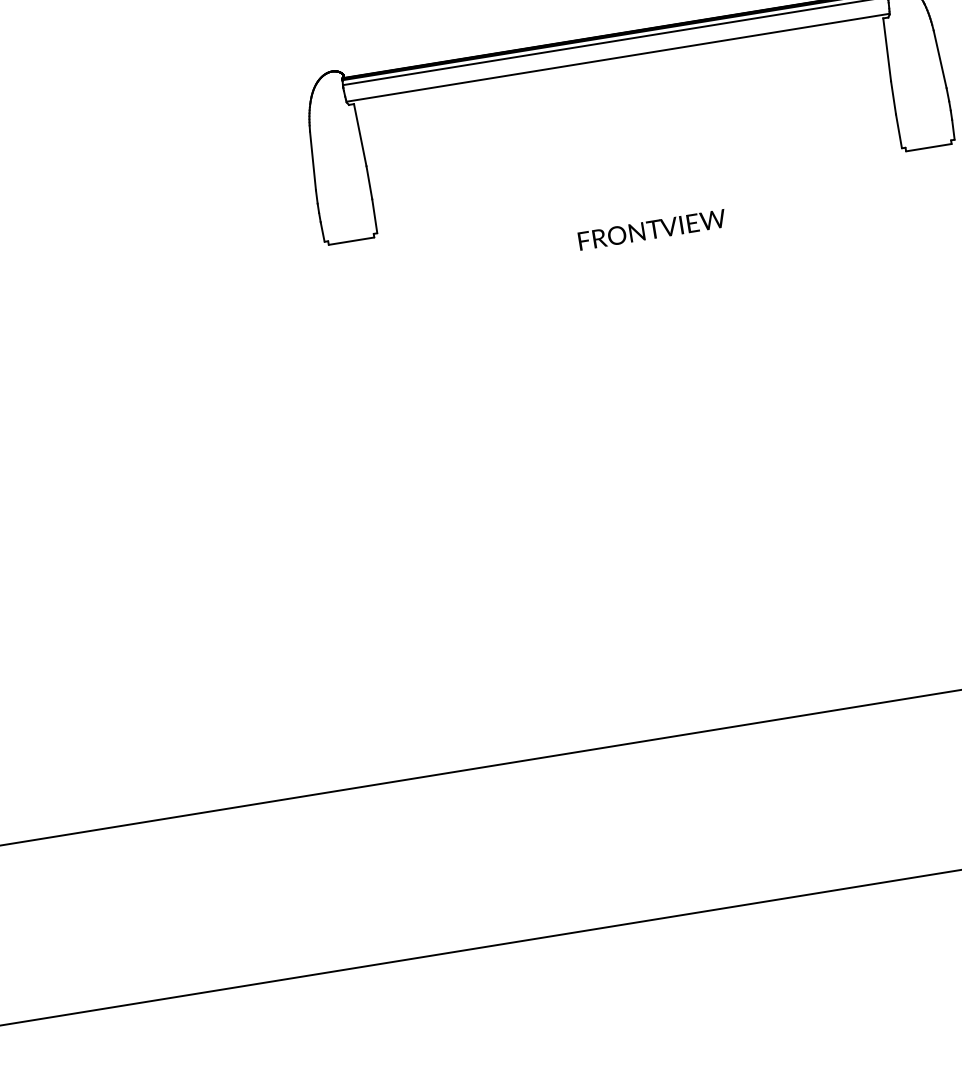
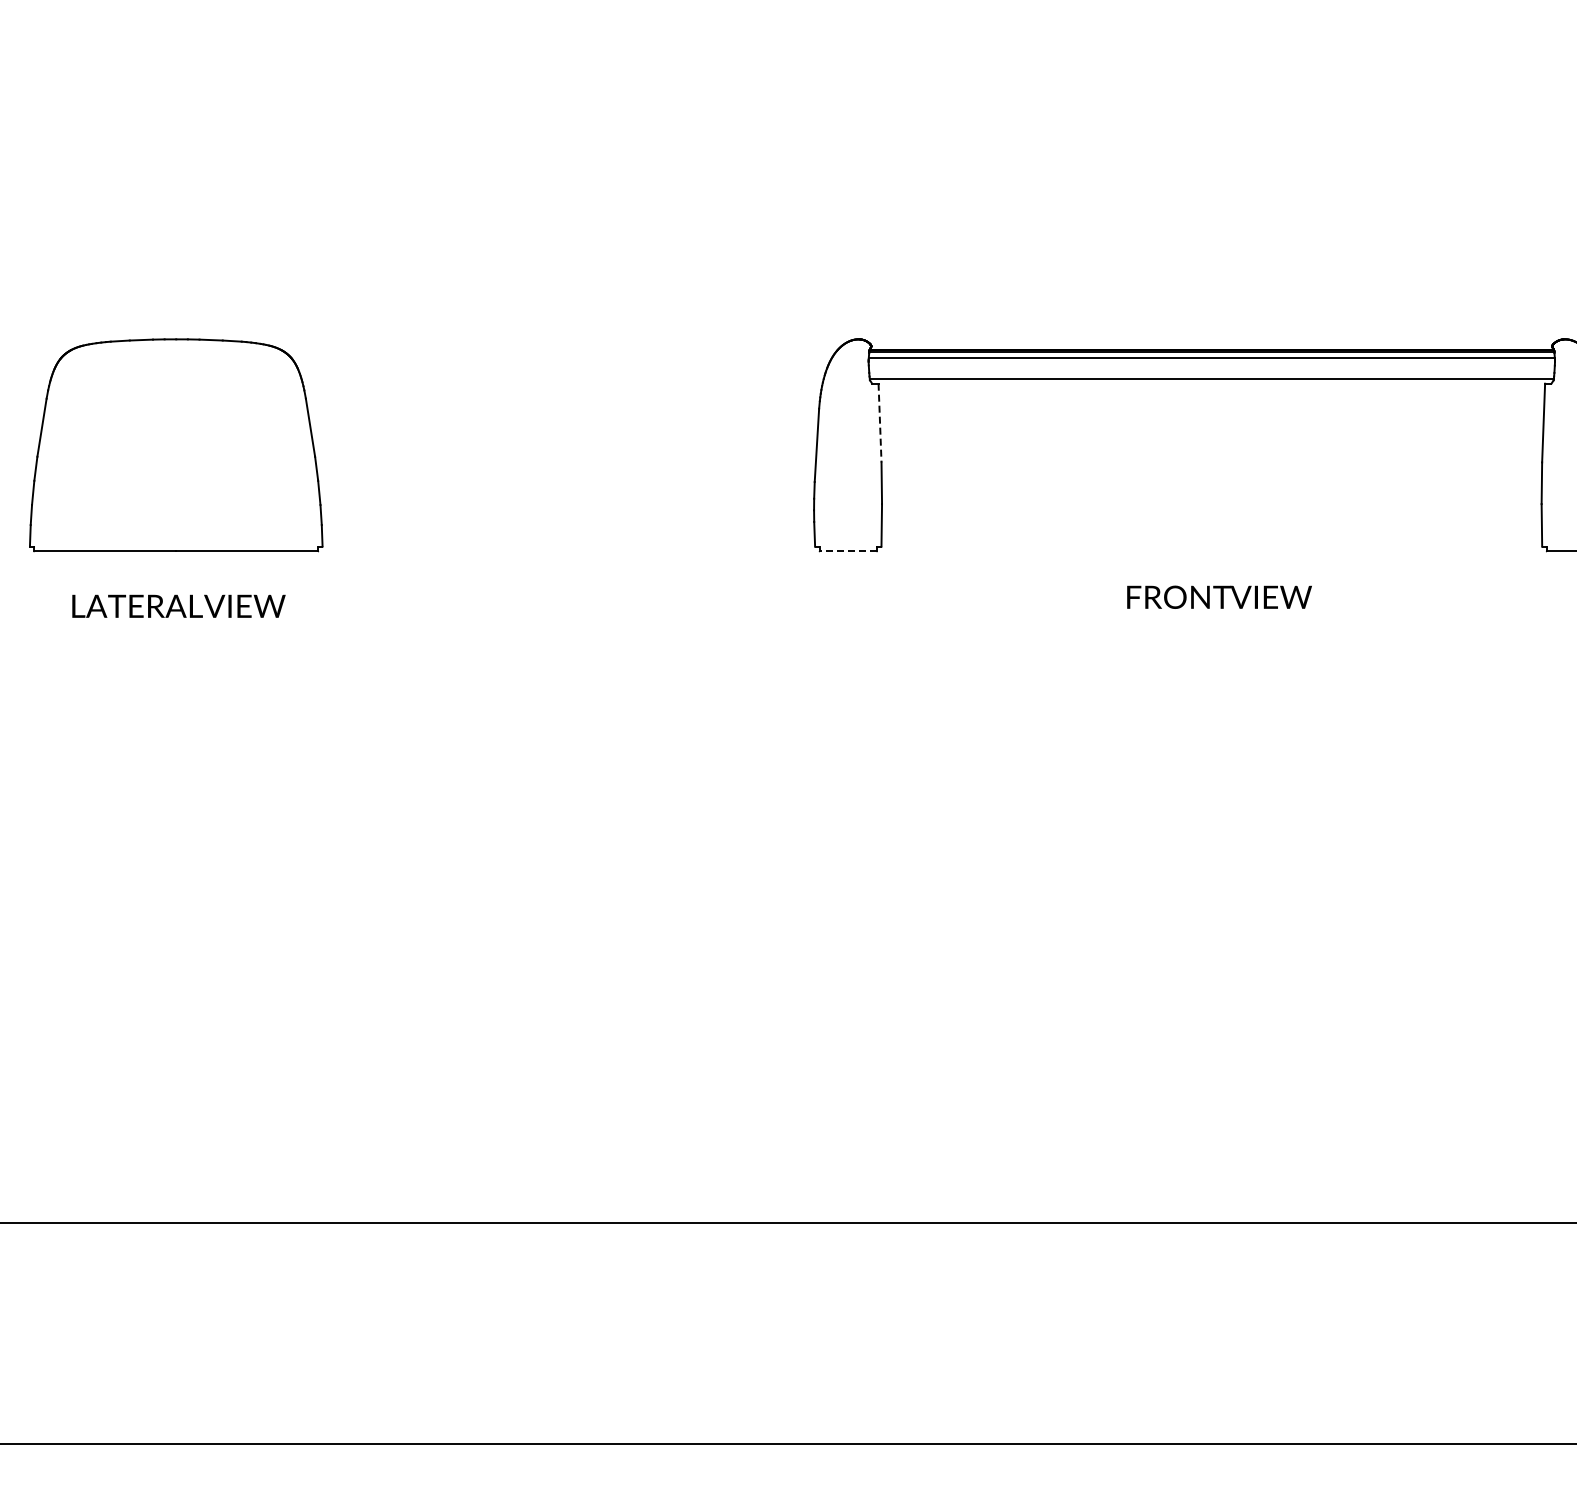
line: (360, 135) -> (880, 423), solid -> dashed
line: (350, 241) -> (847, 551), solid -> dashed

